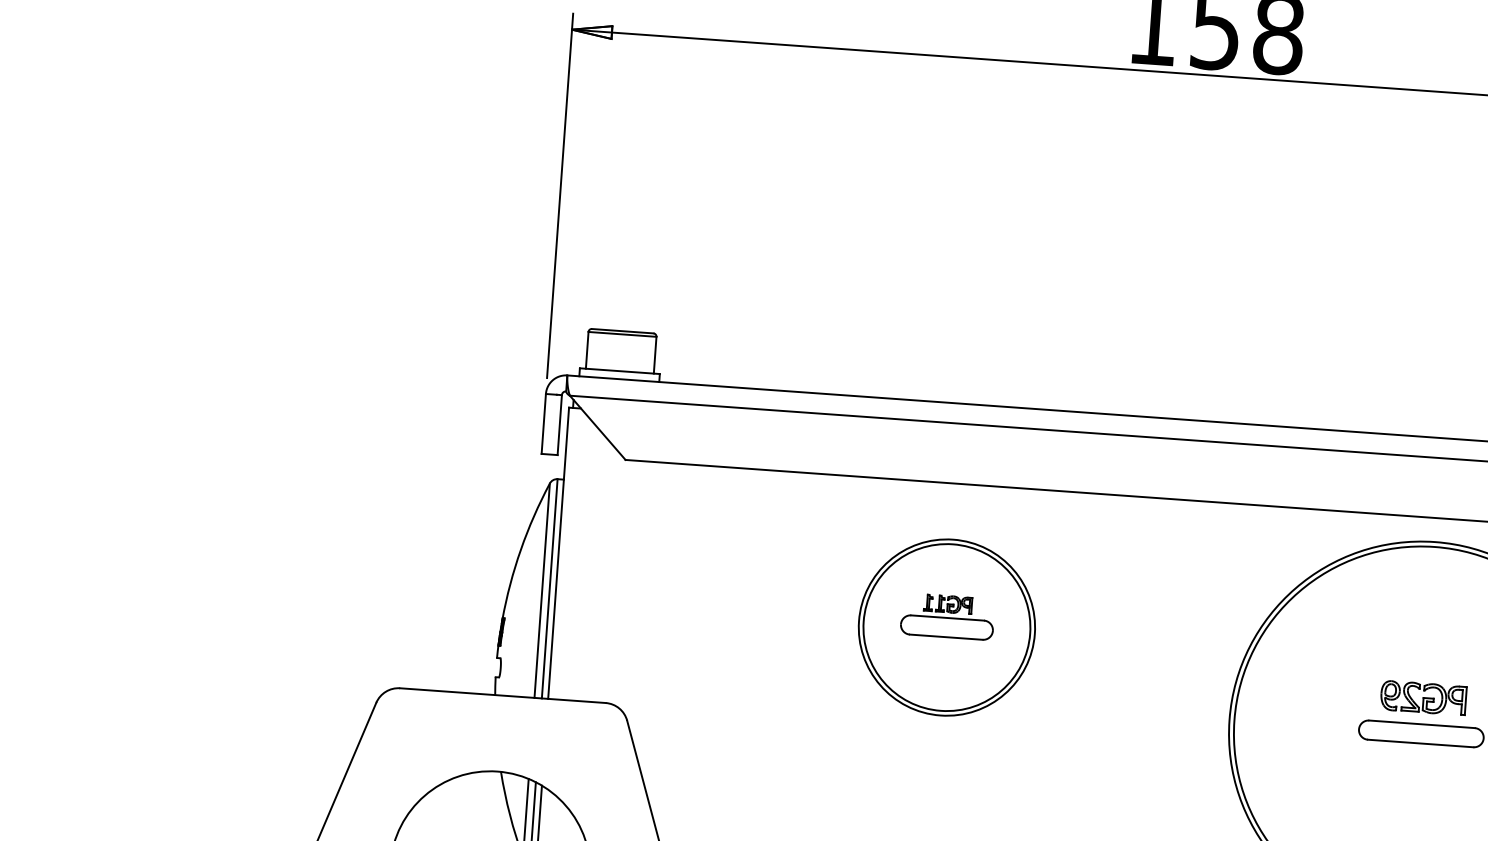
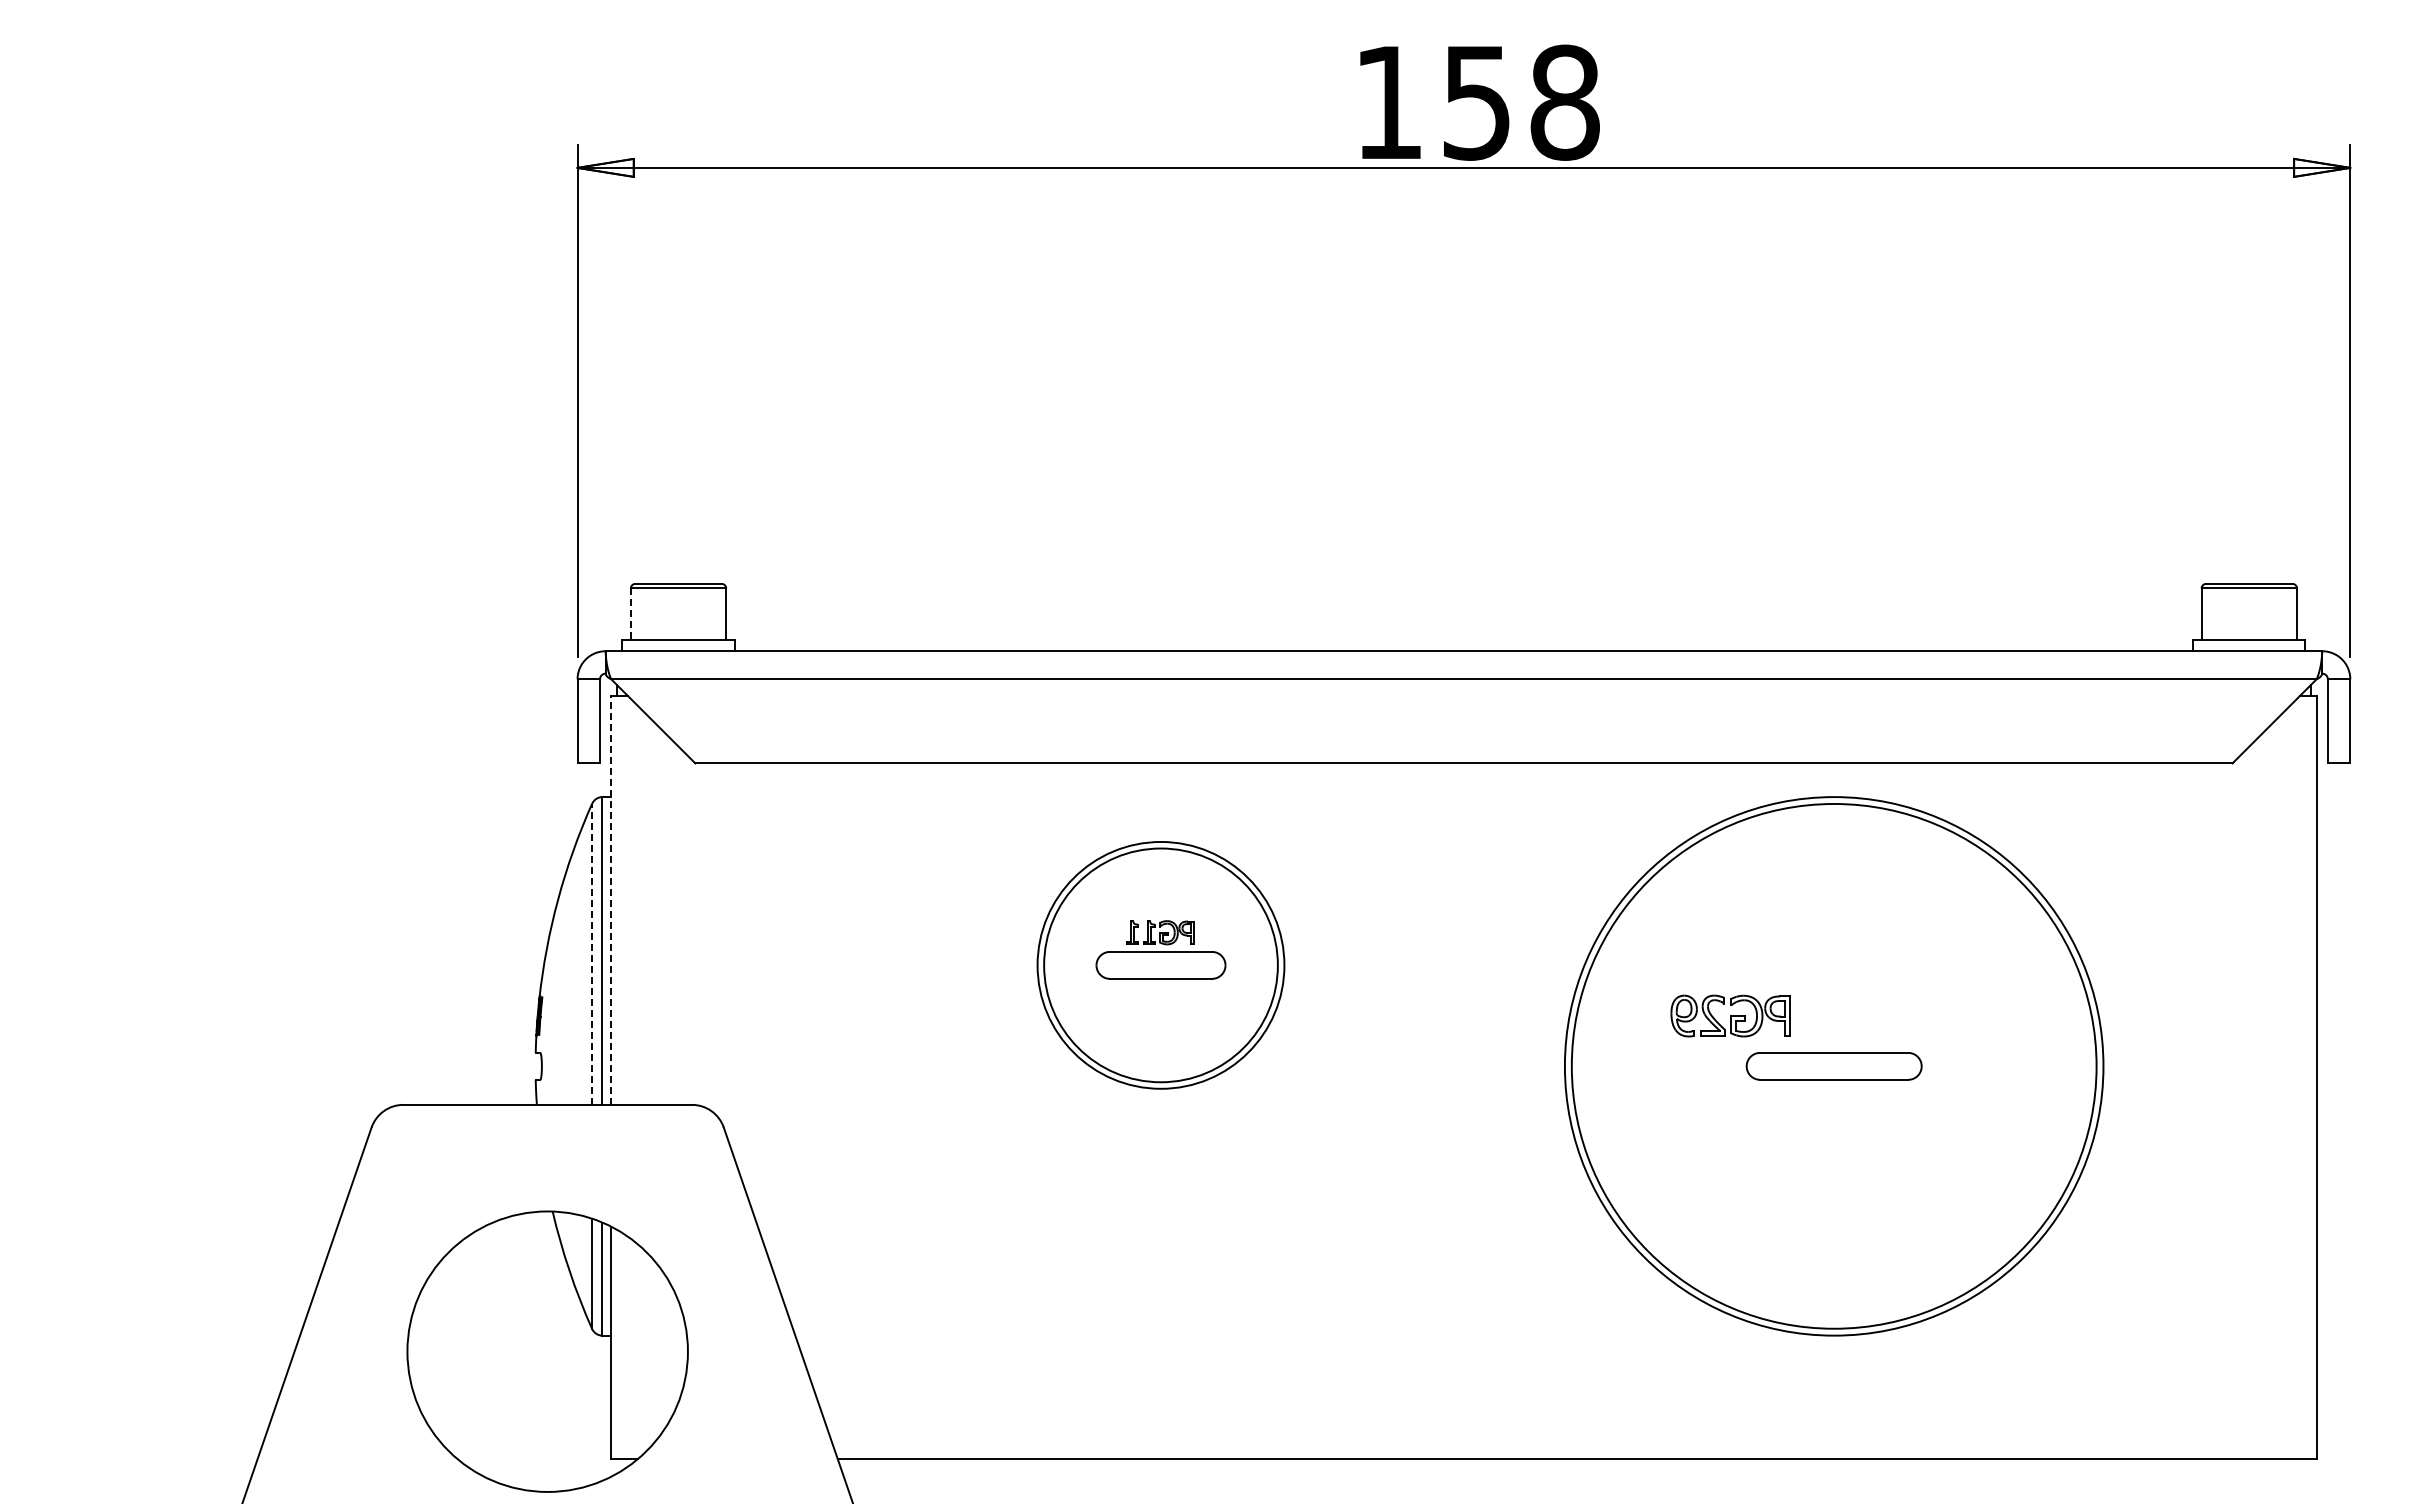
line: (586, 350) -> (630, 614), solid -> dashed
line: (558, 553) -> (611, 900), solid -> dashed
line: (542, 590) -> (592, 953), solid -> dashed
part: (1423, 697) -> (1730, 1015), moved

